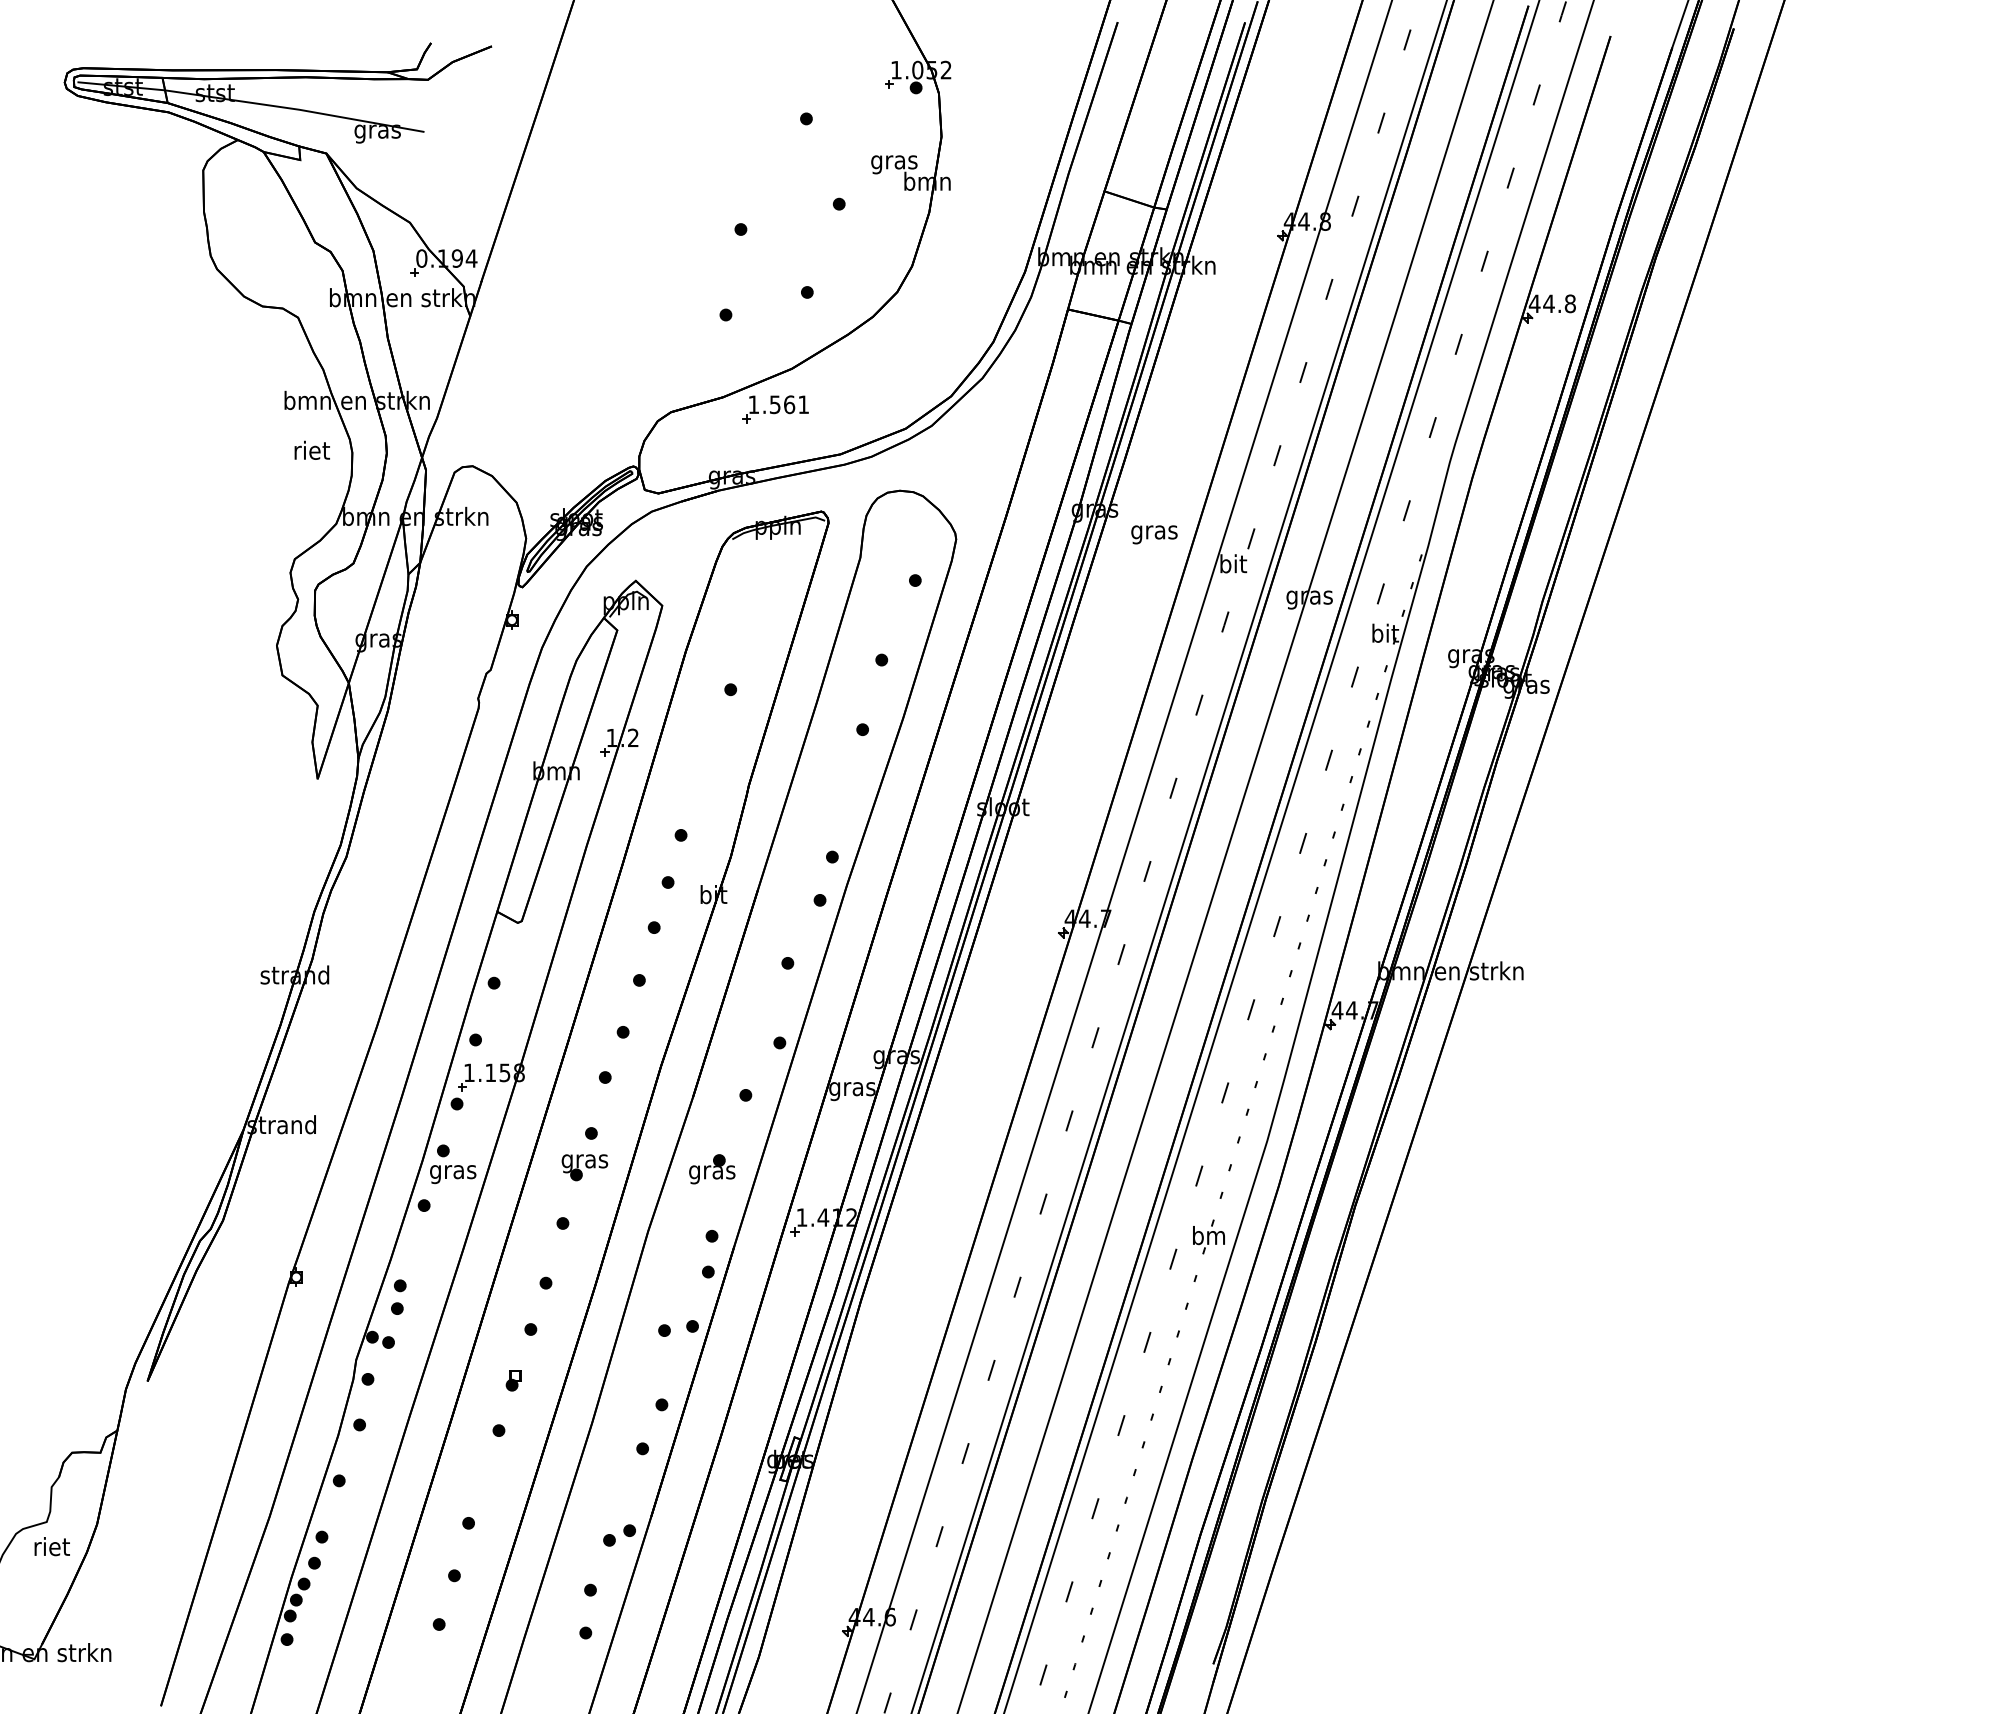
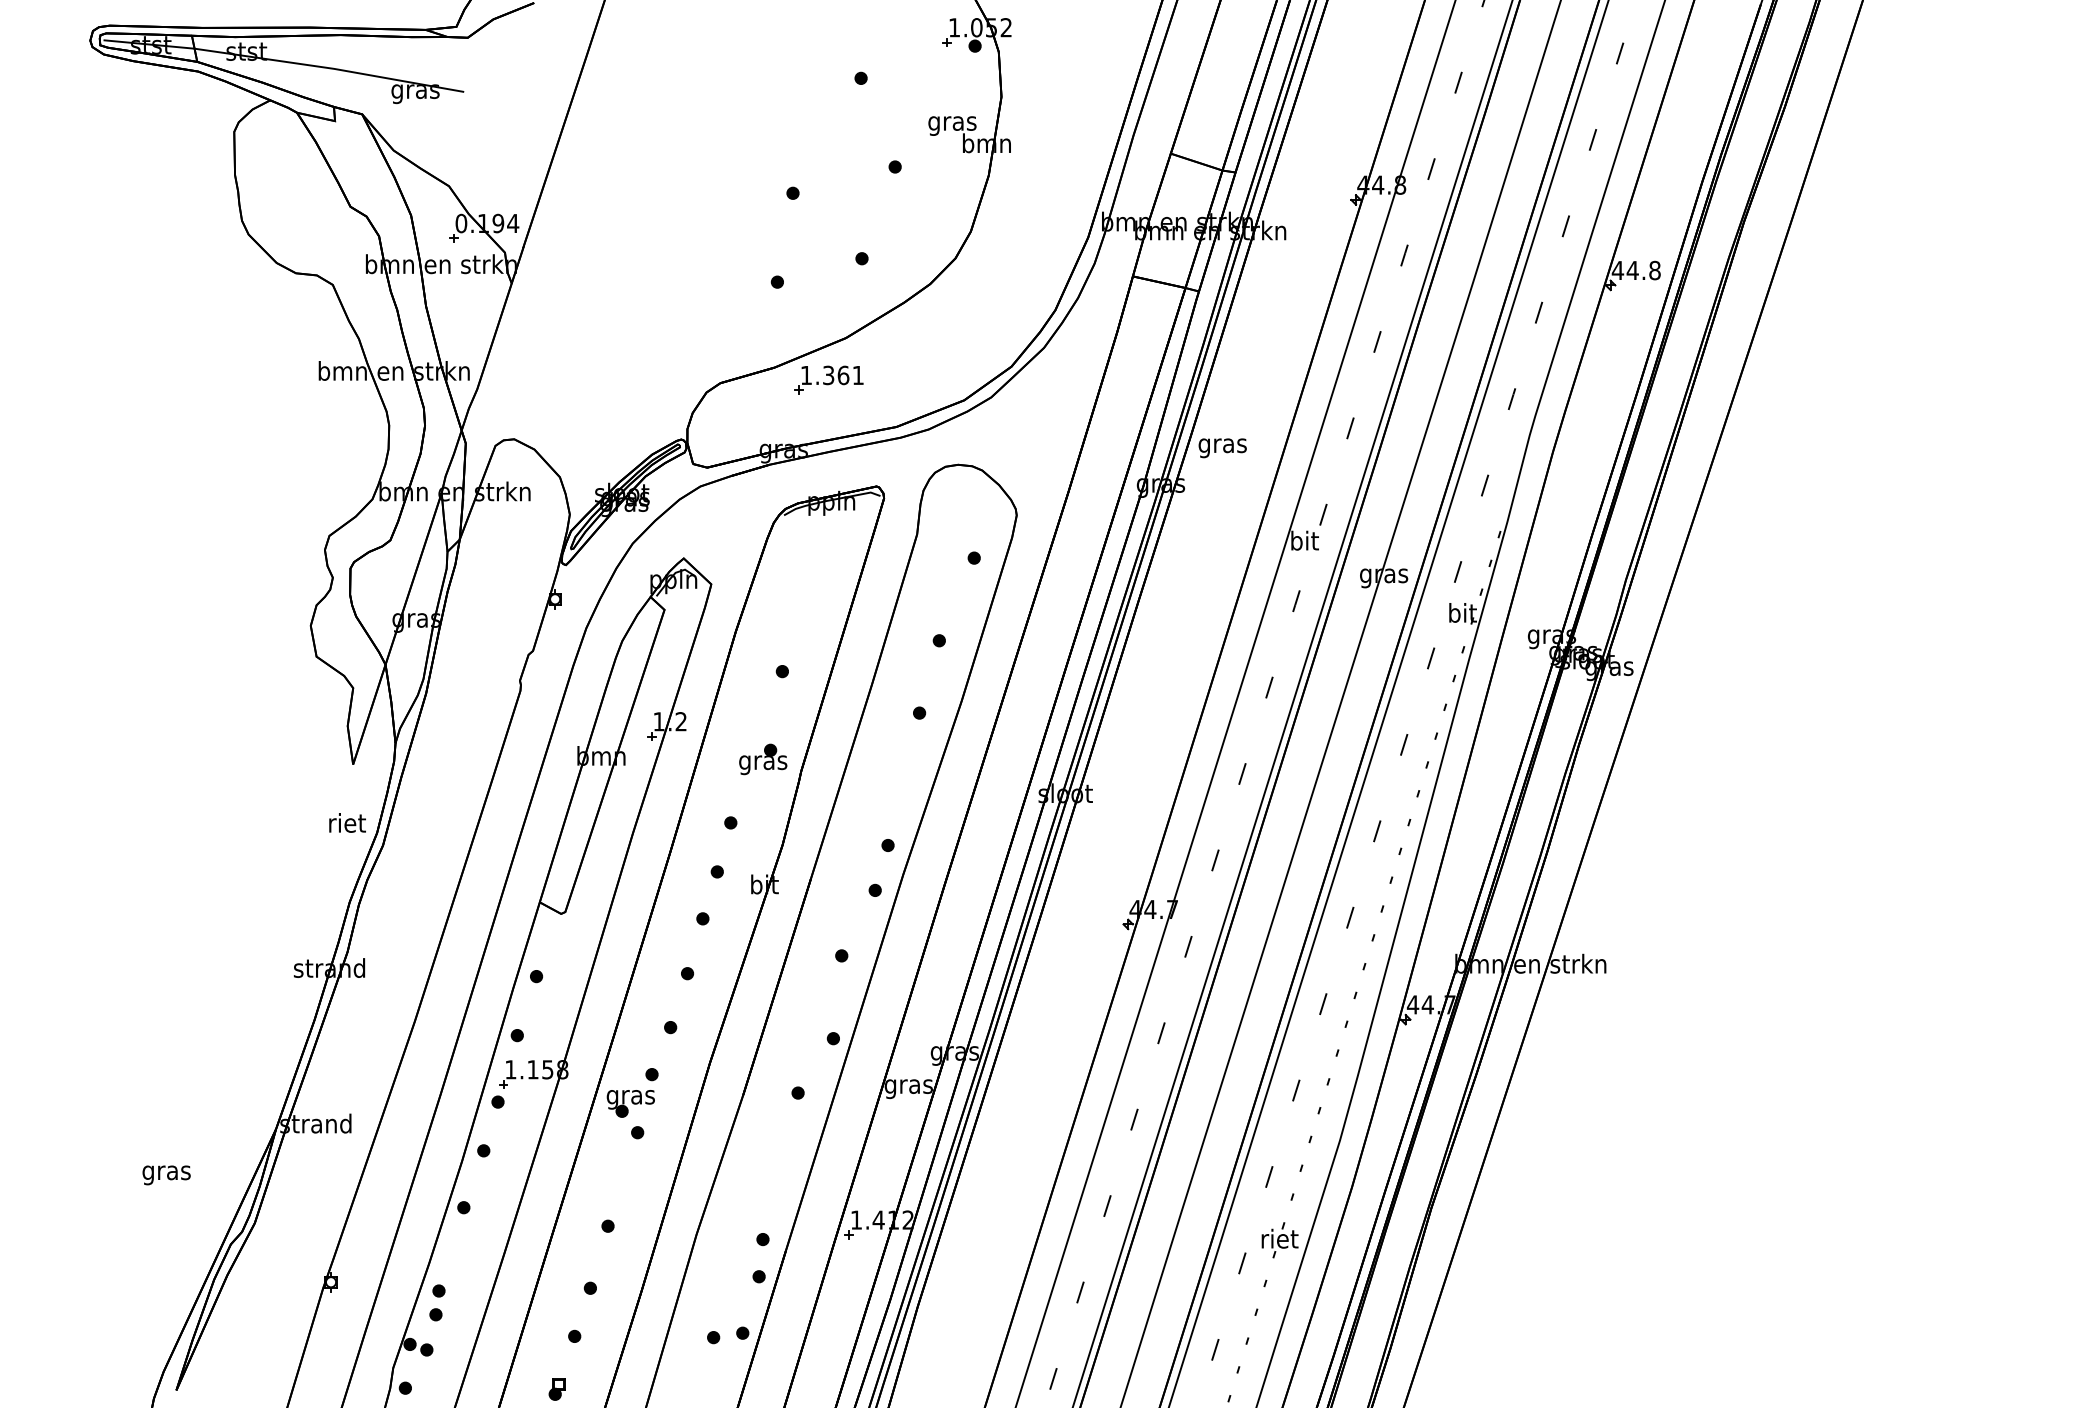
text: (775, 404) -> (828, 375), 1.561 -> 1.361
text: (311, 449) -> (346, 822), moved
text: (1154, 534) -> (1222, 447), moved
part: (584, 1167) -> (630, 1103), moved
part: (712, 1169) -> (763, 759), moved
text: (453, 1174) -> (166, 1175), moved
text: (1209, 1235) -> (1279, 1238), bm -> riet

